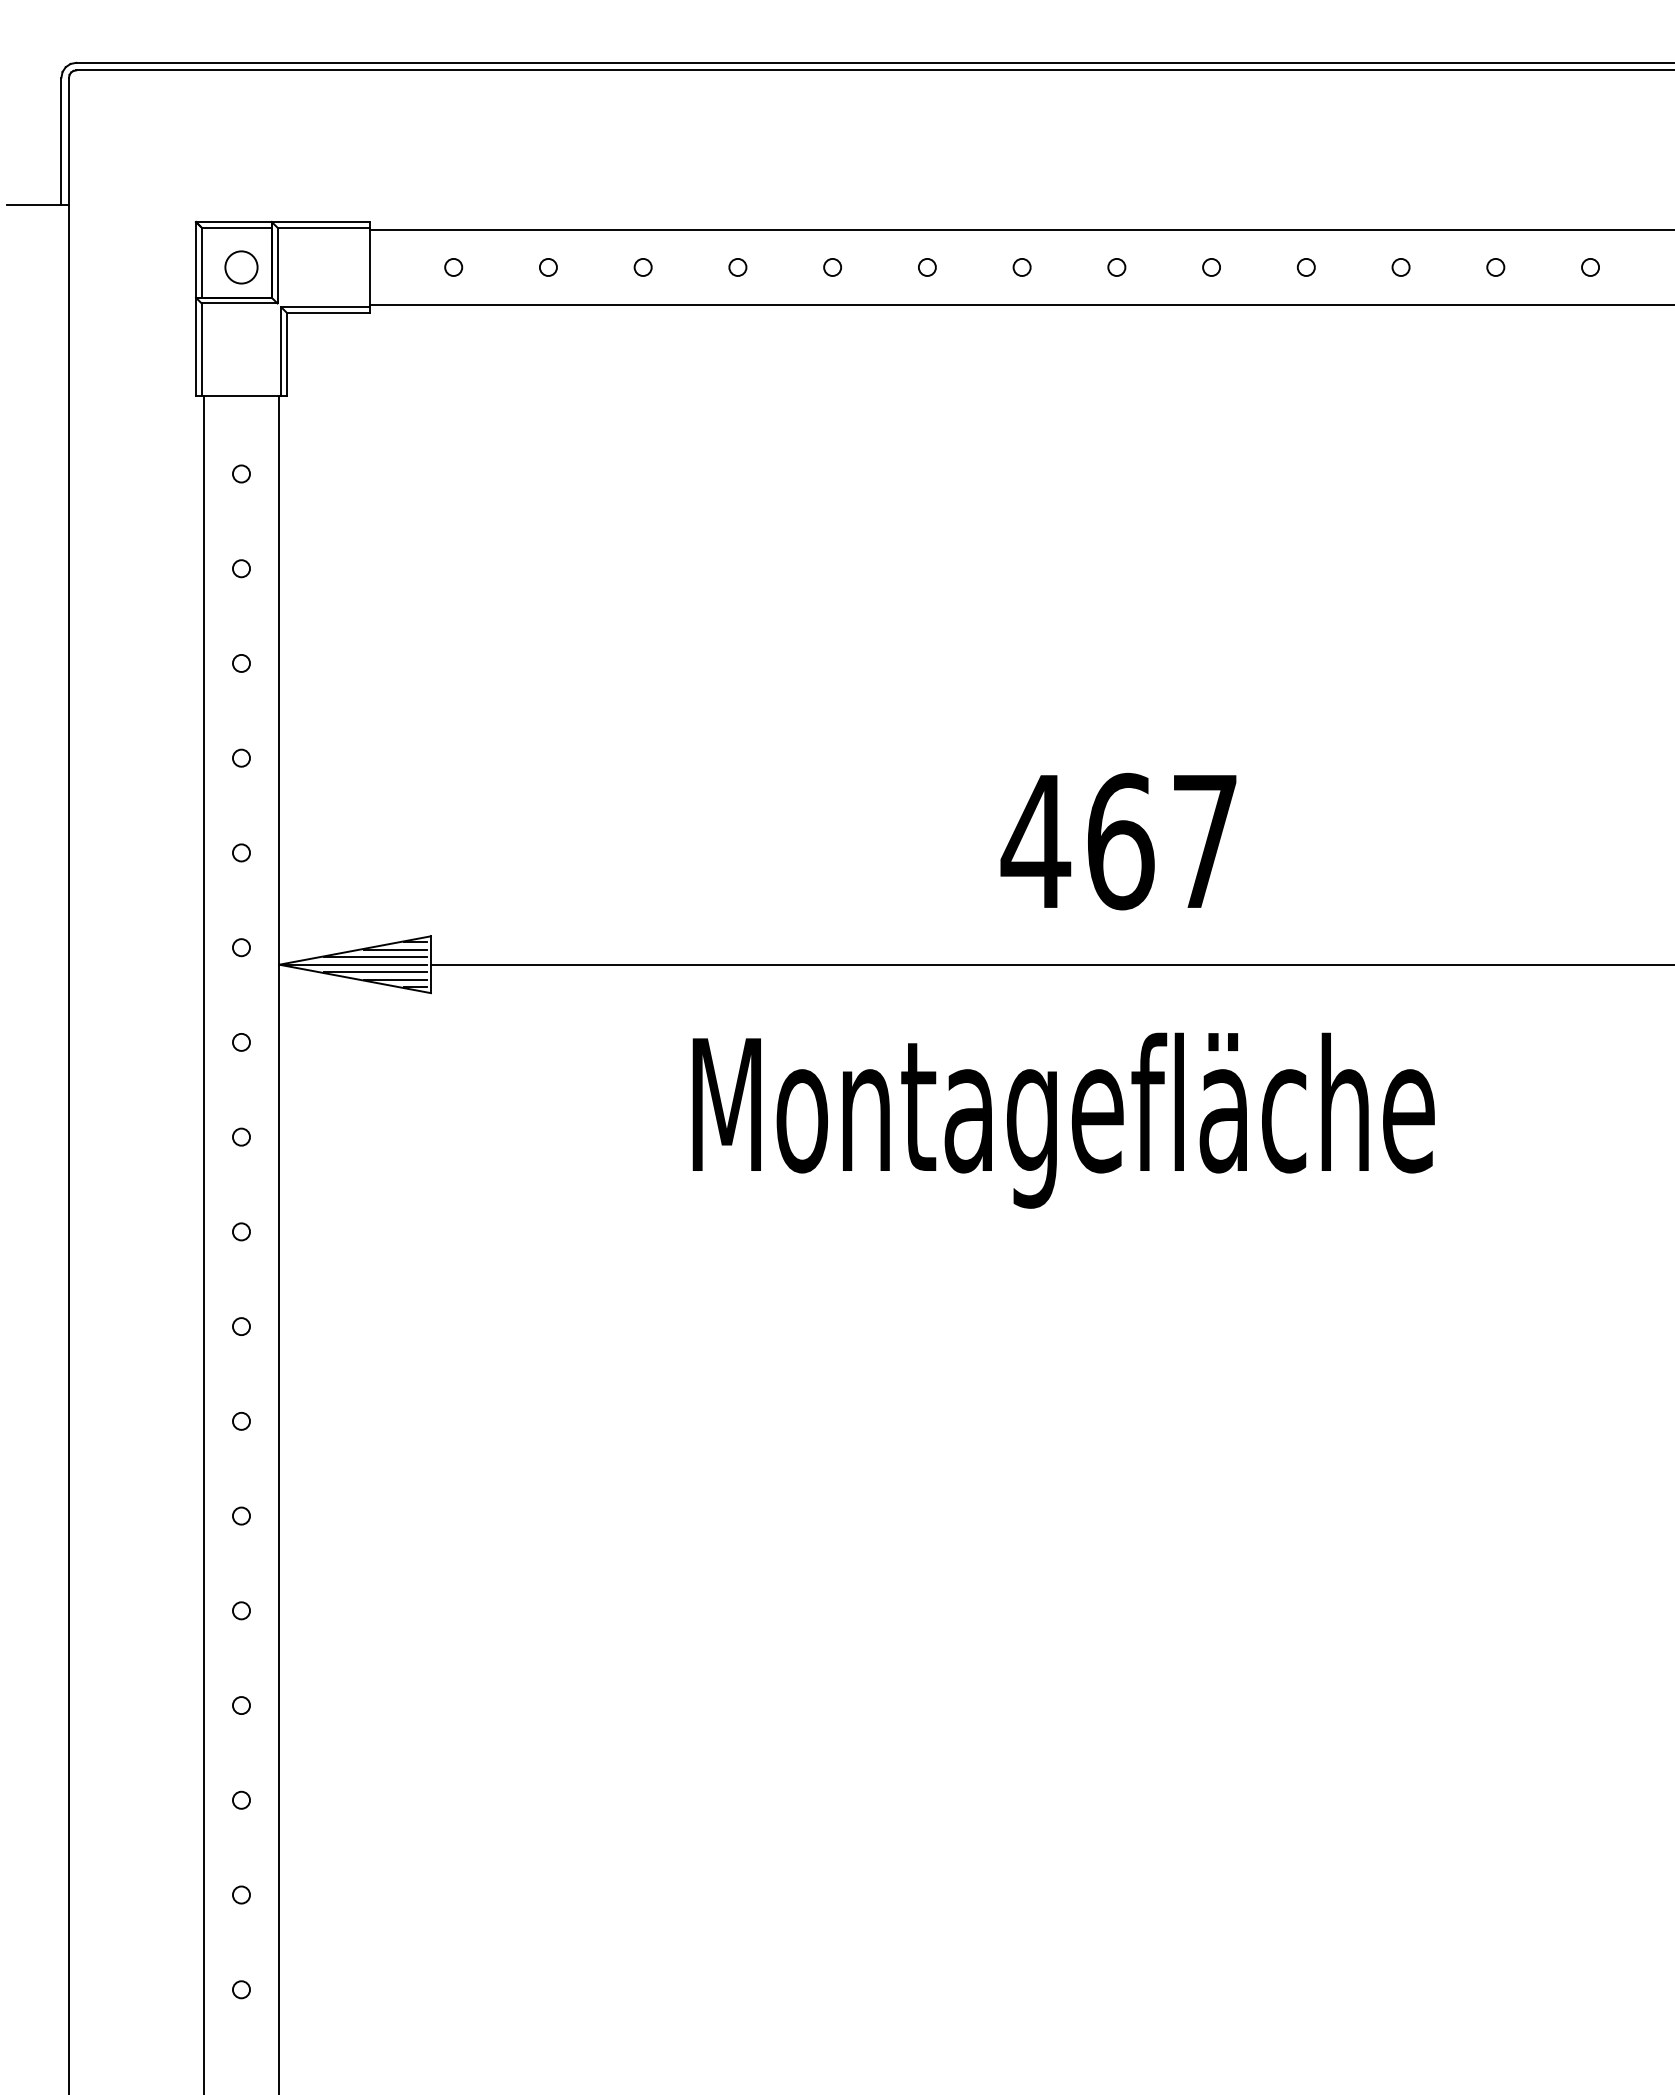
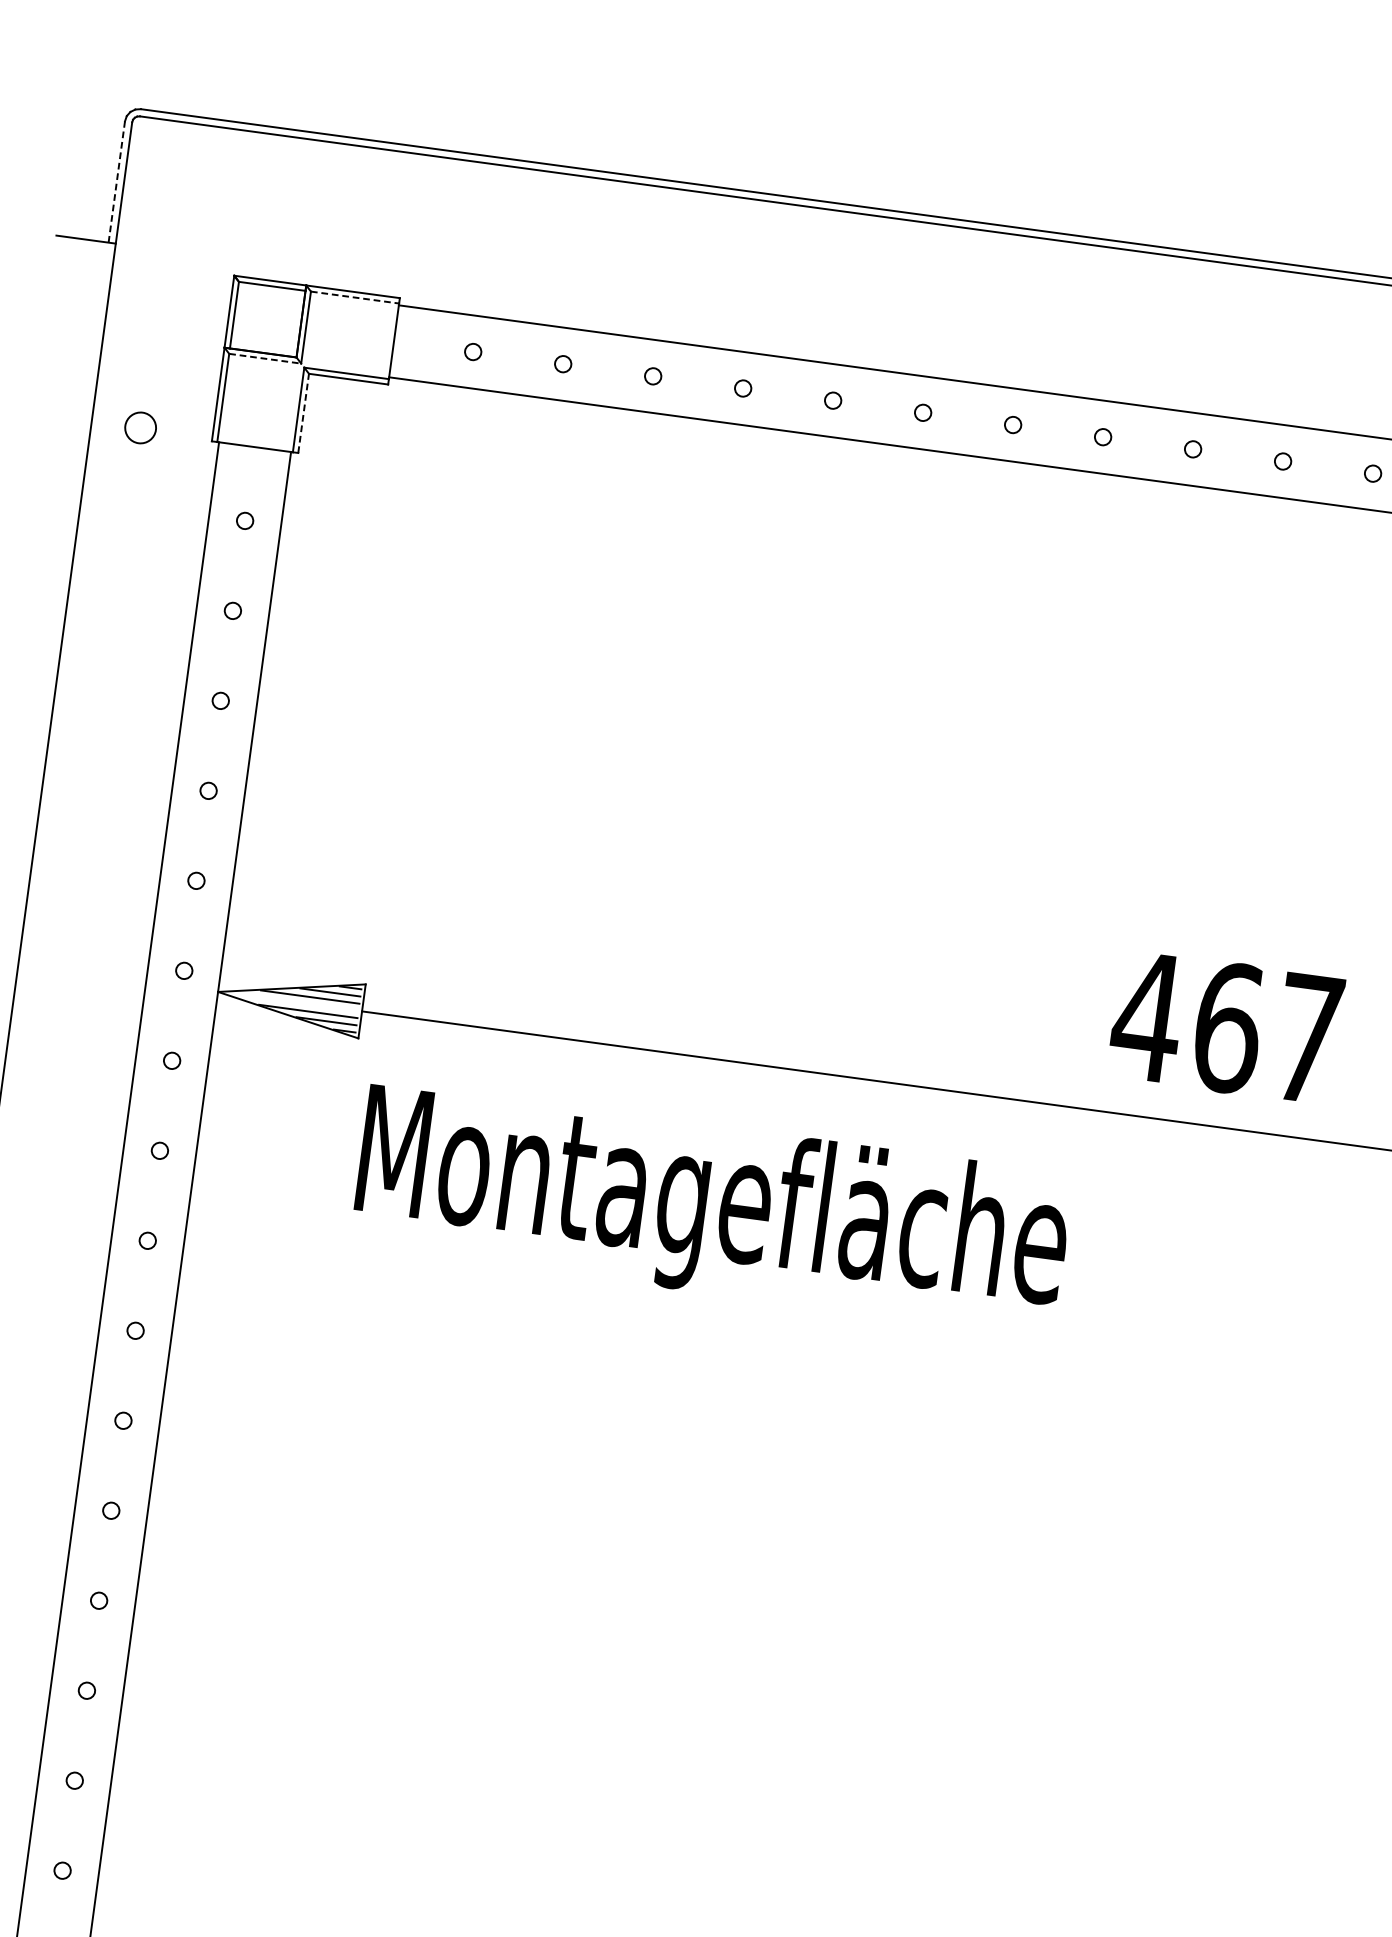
line: (61, 141) -> (116, 182), solid -> dashed
line: (324, 227) -> (355, 297), solid -> dashed
circle: (241, 267) -> (140, 427), moved
line: (239, 303) -> (265, 358), solid -> dashed
line: (286, 354) -> (303, 413), solid -> dashed
text: (1118, 841) -> (1226, 1027), moved
line: (355, 964) -> (290, 1001), removed
text: (1063, 1120) -> (712, 1209), moved

